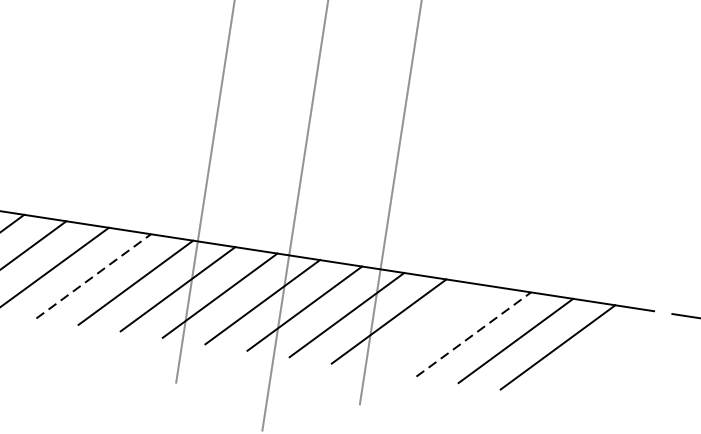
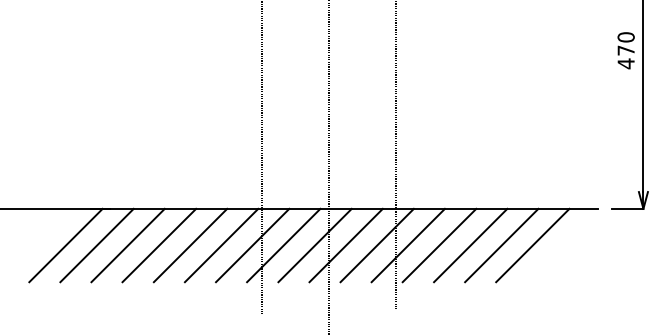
line: (93, 276) -> (190, 245), dashed -> solid
line: (431, 327) -> (439, 245), added
line: (473, 334) -> (470, 245), dashed -> solid

